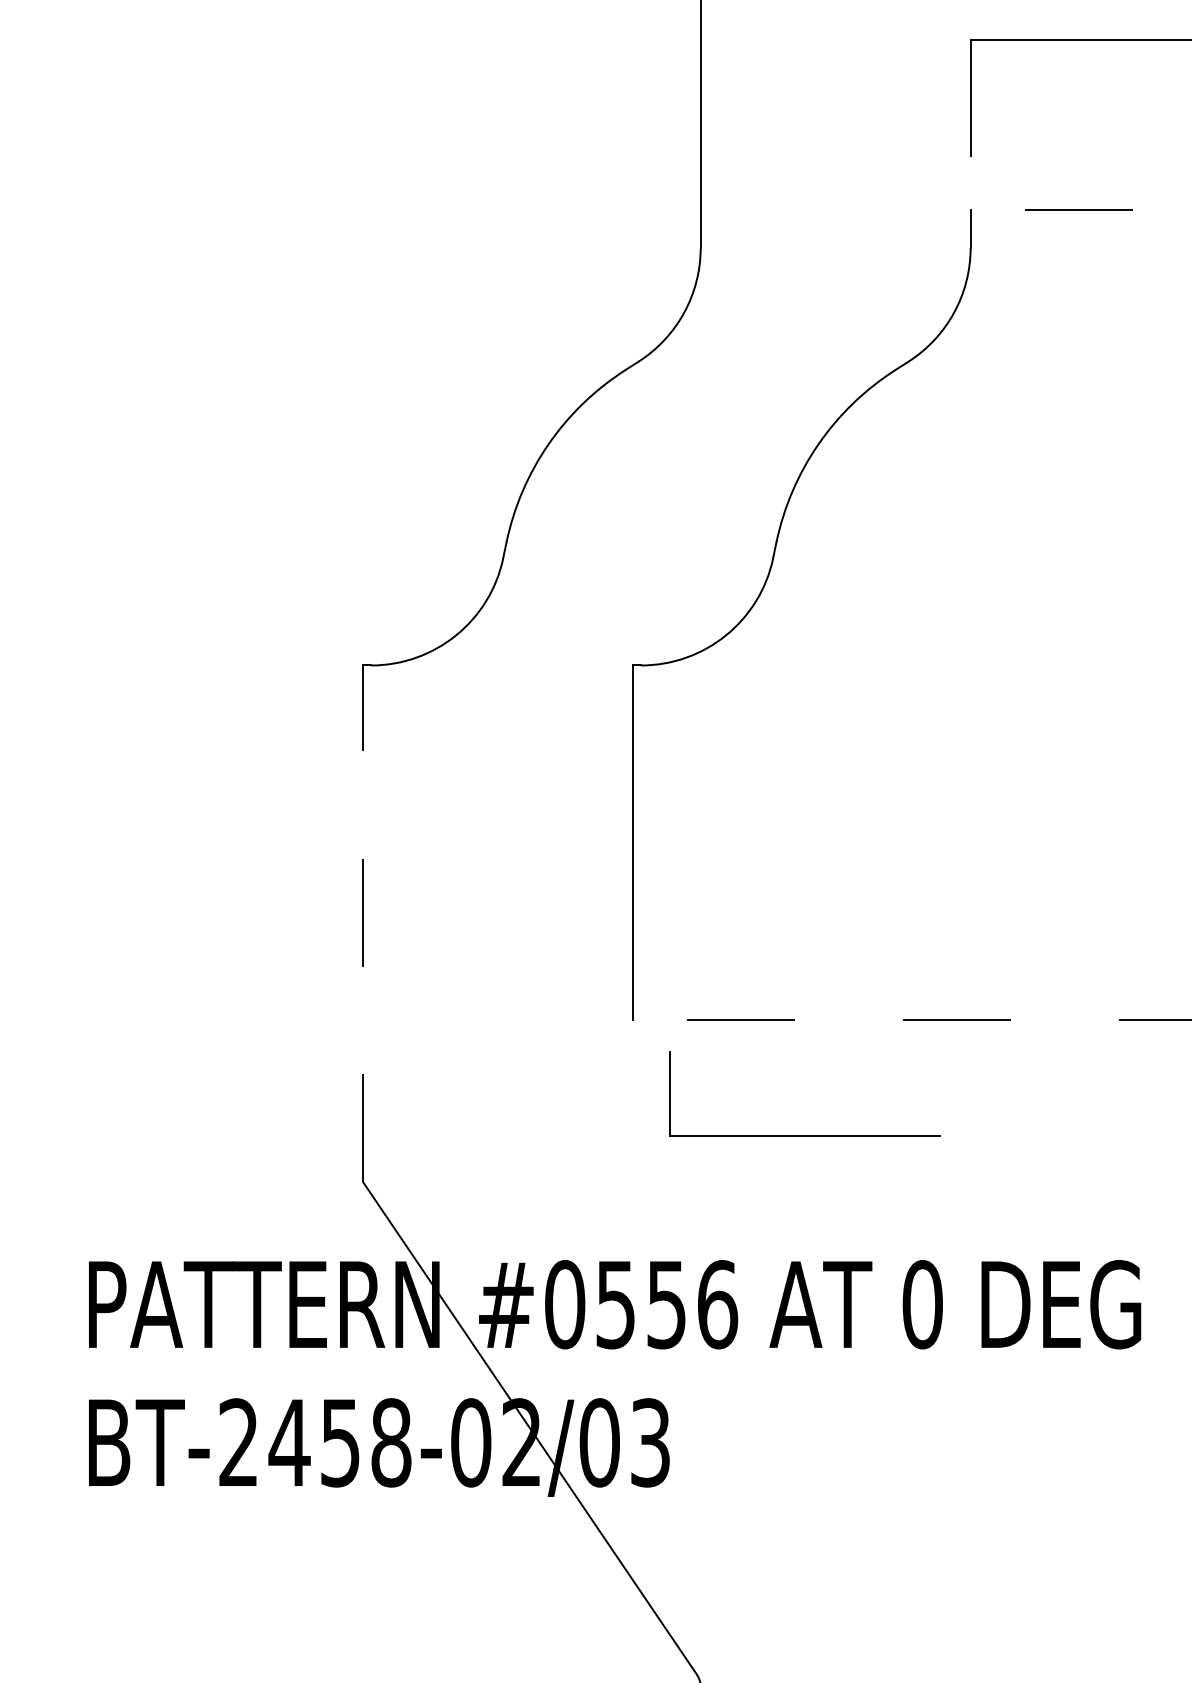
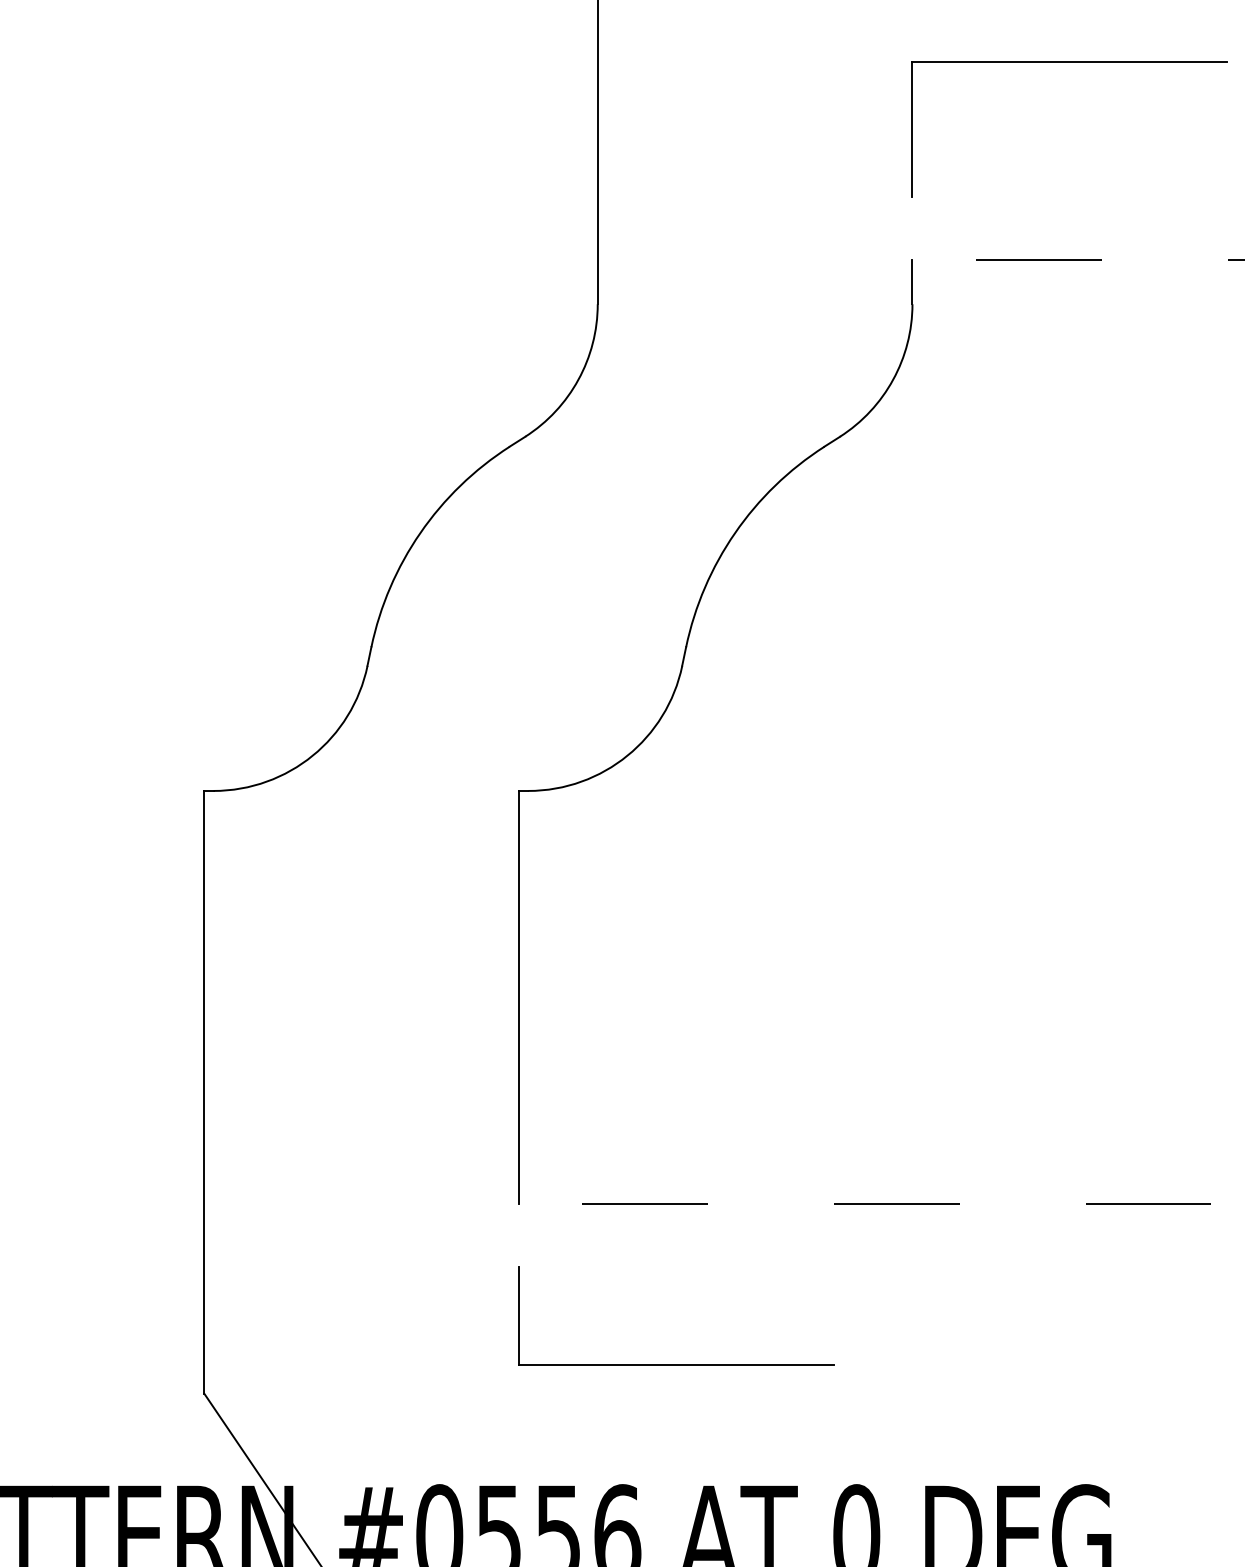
line: (363, 923) -> (204, 1091), dashed -> solid
part: (804, 1135) -> (675, 1364), moved

